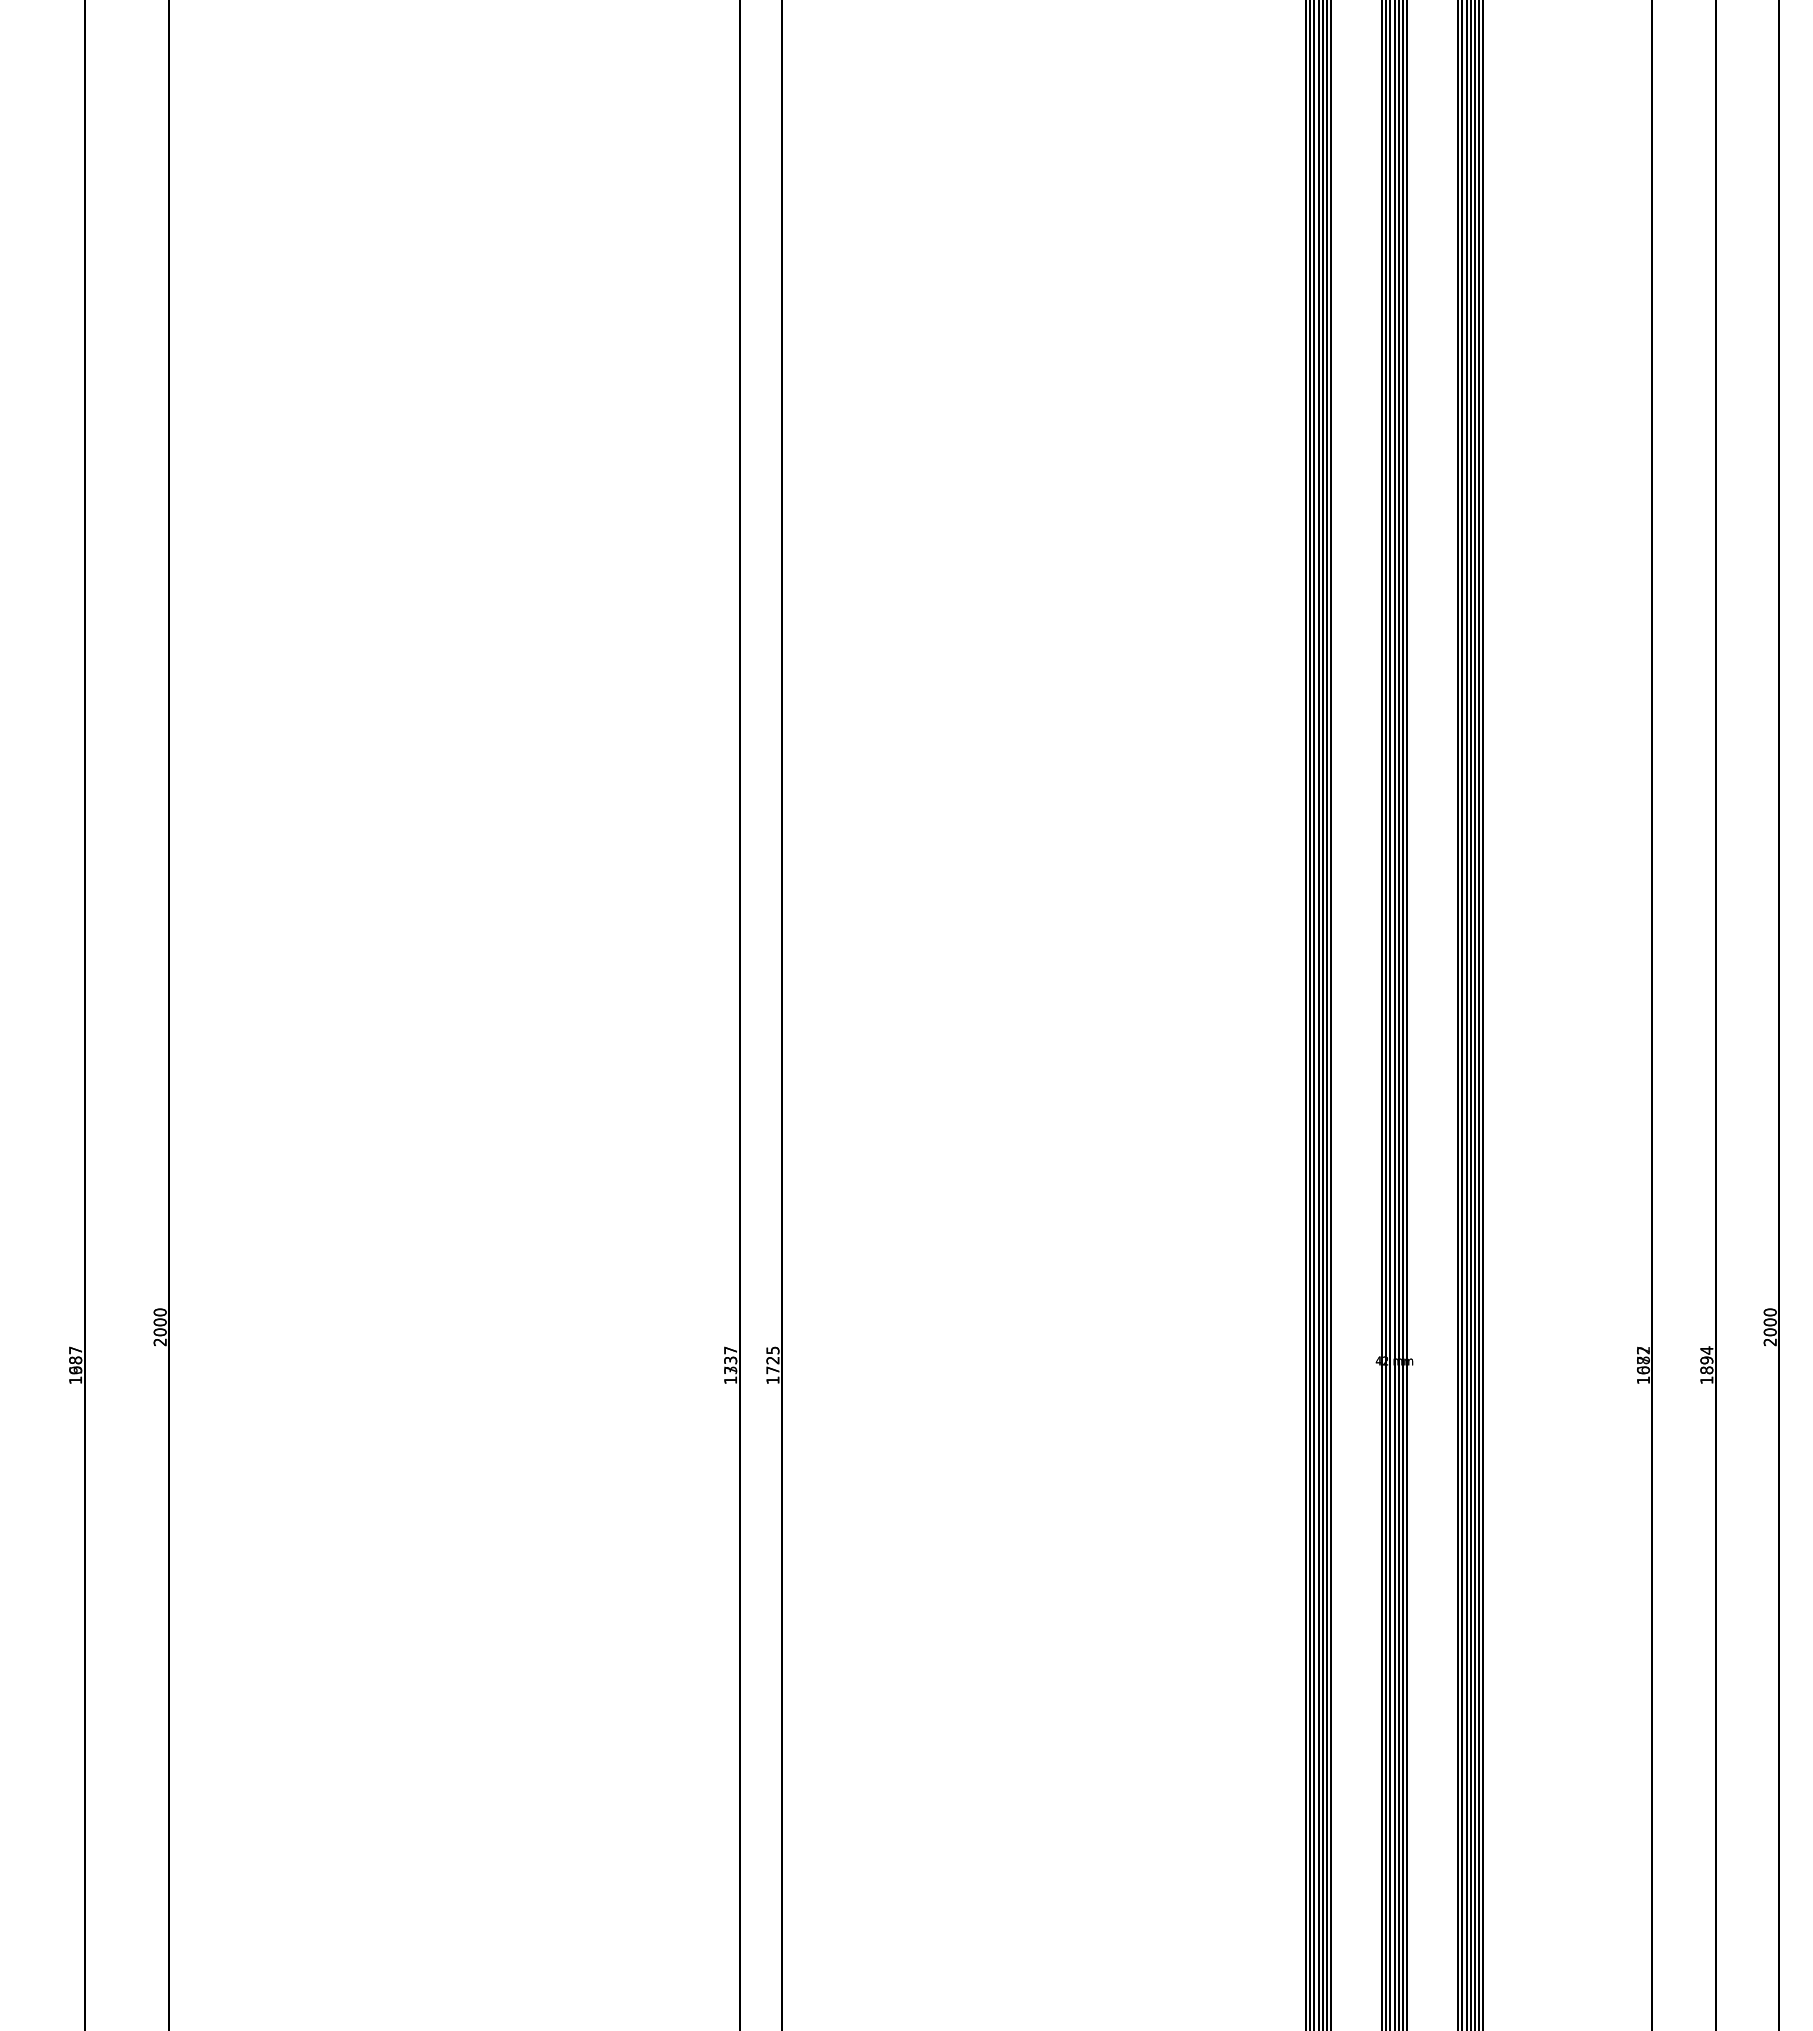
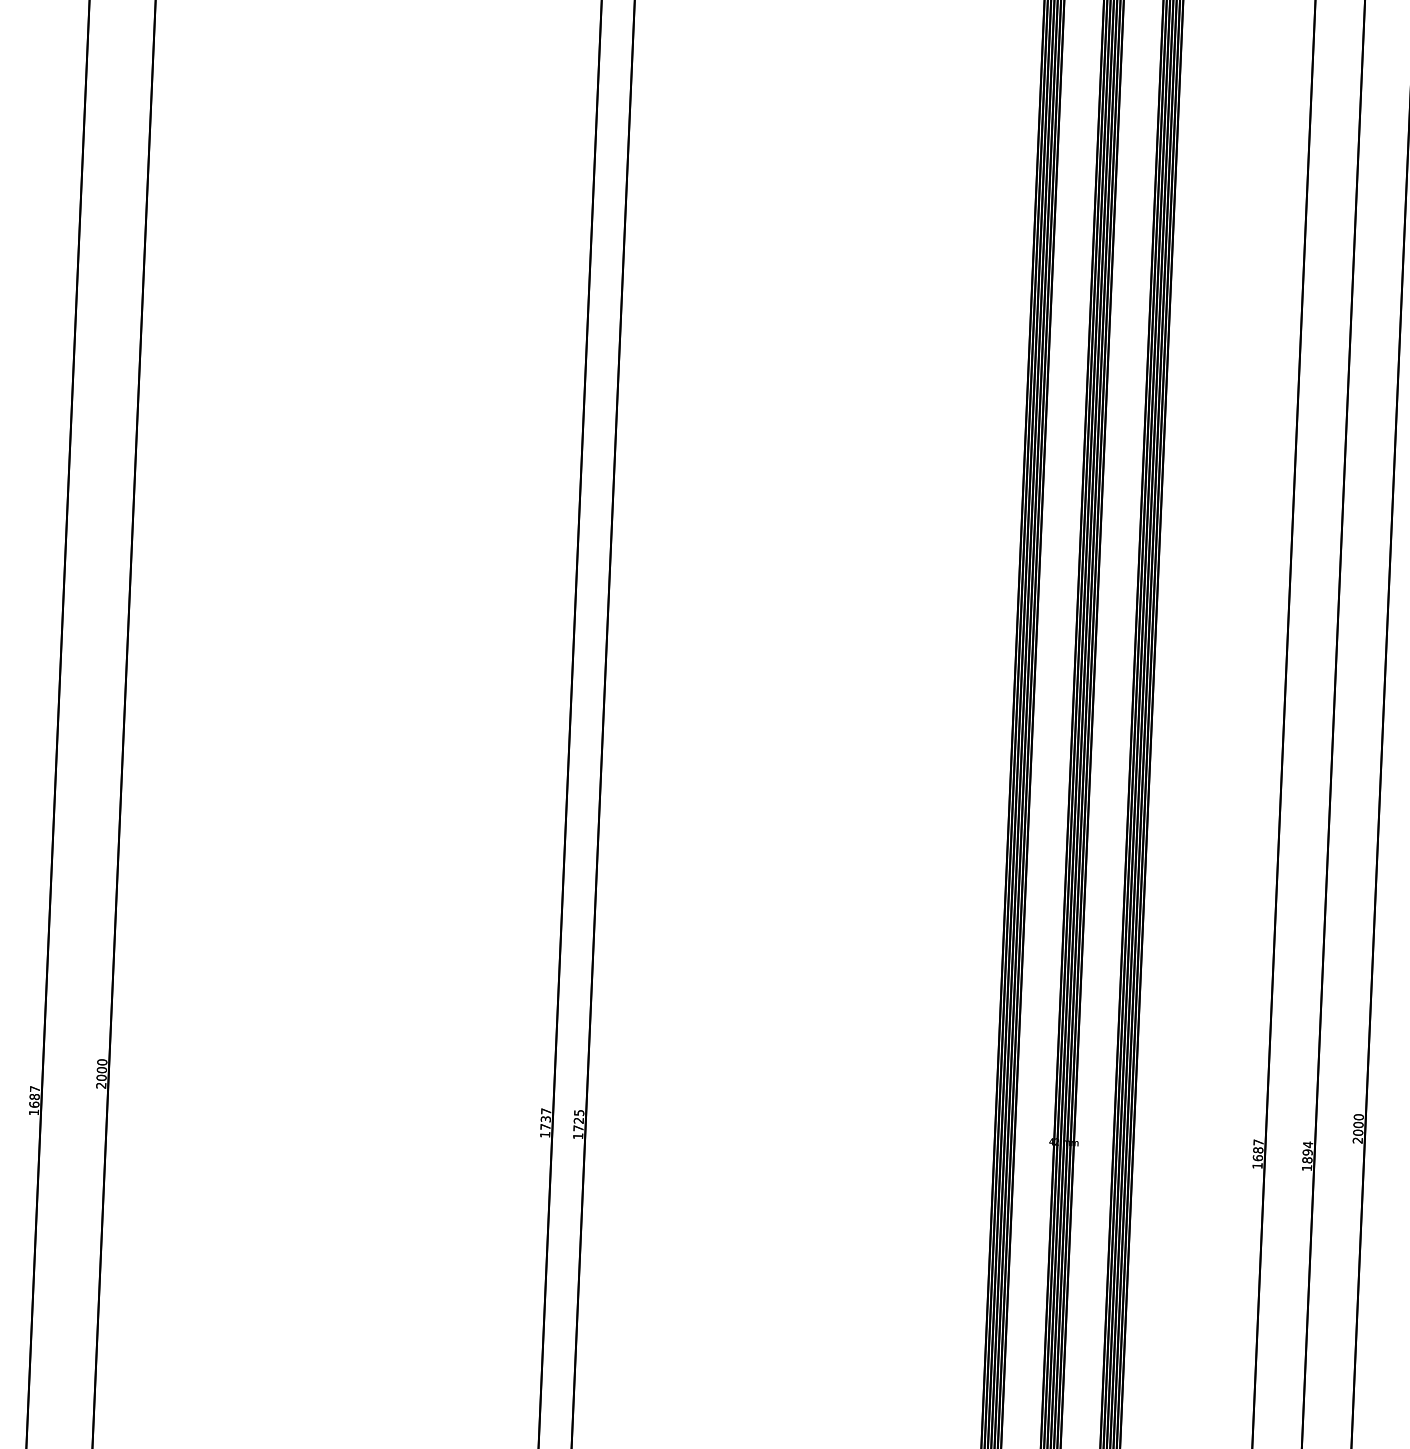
text: (1643, 1360) -> (1258, 1150), 1072 -> 1687
text: (75, 1370) -> (34, 1104), 1987 -> 1687
text: (730, 1370) -> (545, 1127), 1337 -> 1737

